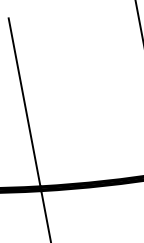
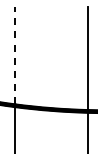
line: (25, 102) -> (15, 55), solid -> dashed

